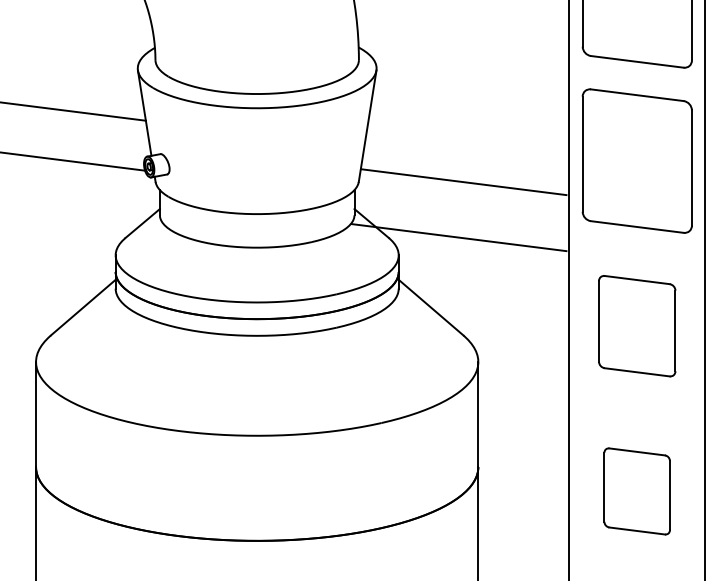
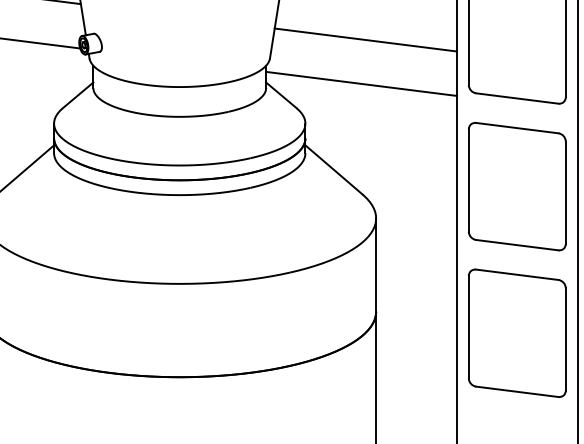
line: (463, 182) -> (365, 40), moved
line: (458, 237) -> (361, 83), moved
part: (636, 325) -> (516, 185), size x1.43
part: (636, 491) -> (516, 333), size x1.67

